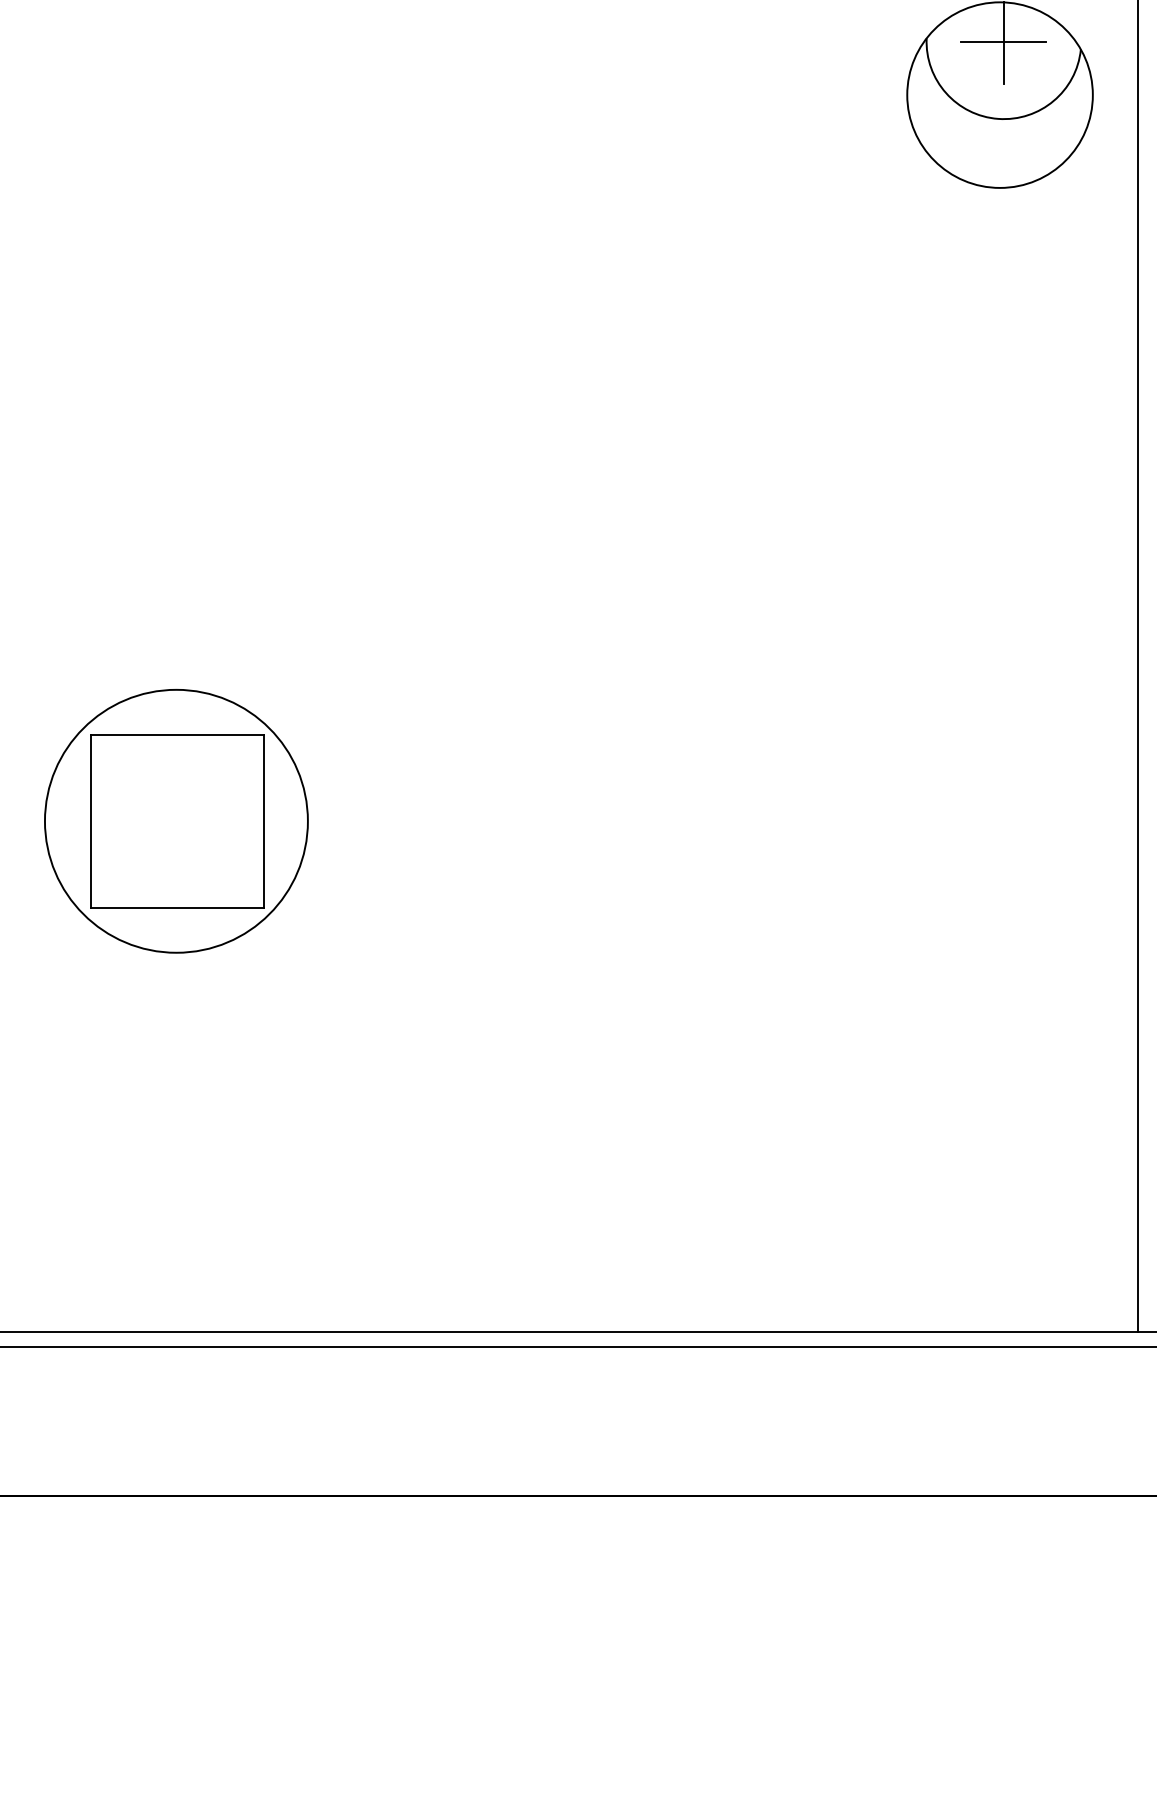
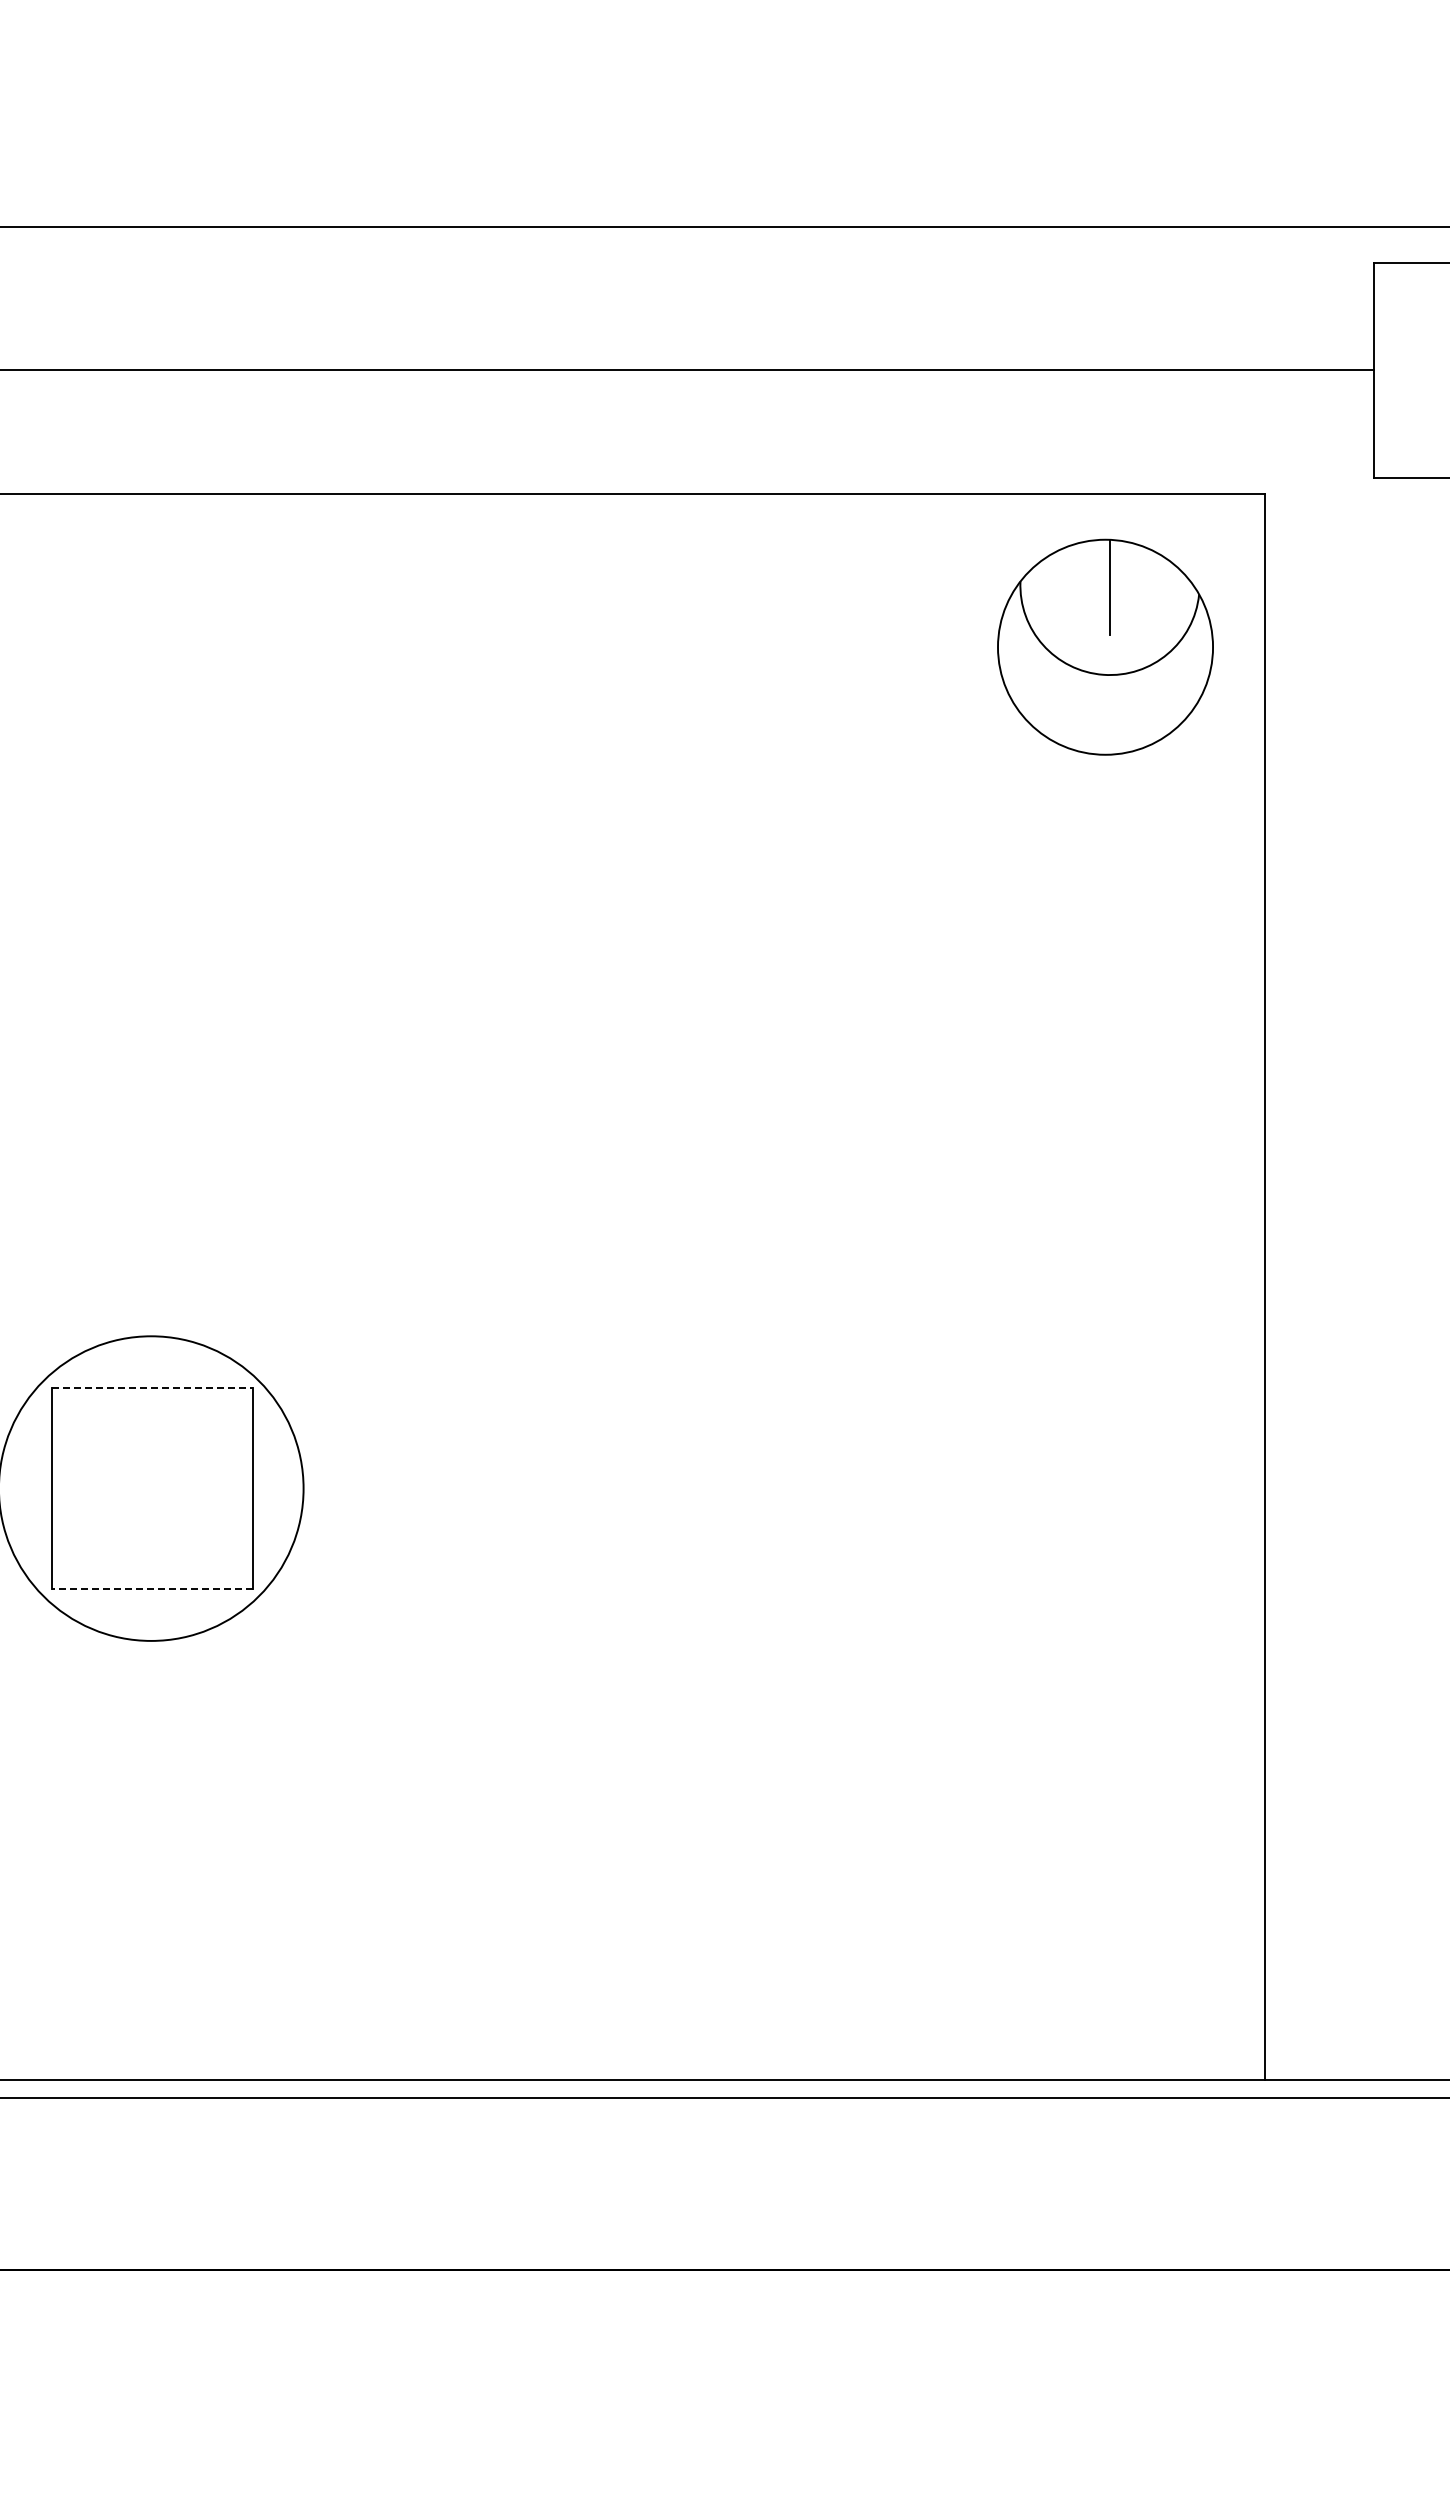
line: (1003, 41) -> (1109, 585), removed
line: (177, 734) -> (152, 1388), solid -> dashed
line: (176, 907) -> (151, 1588), solid -> dashed

